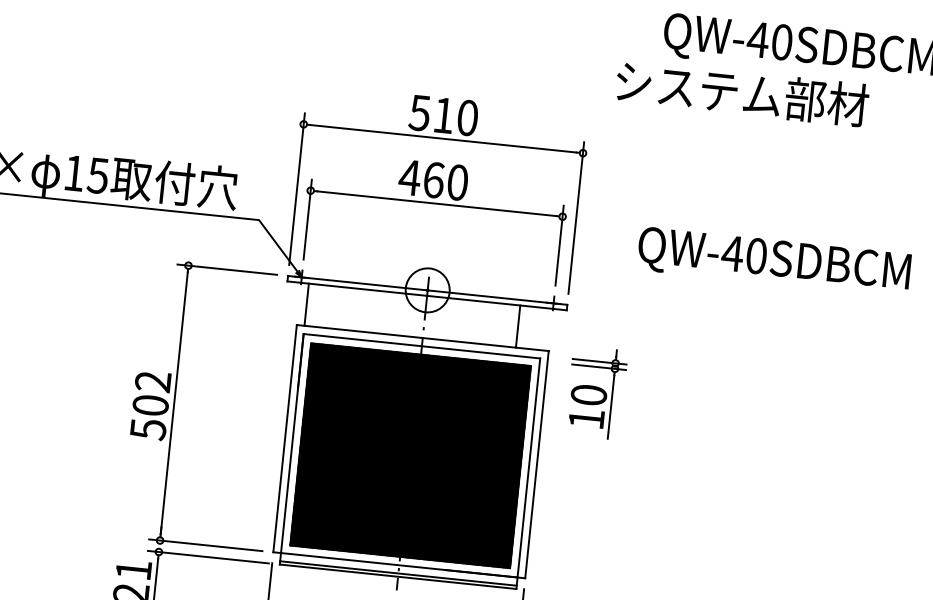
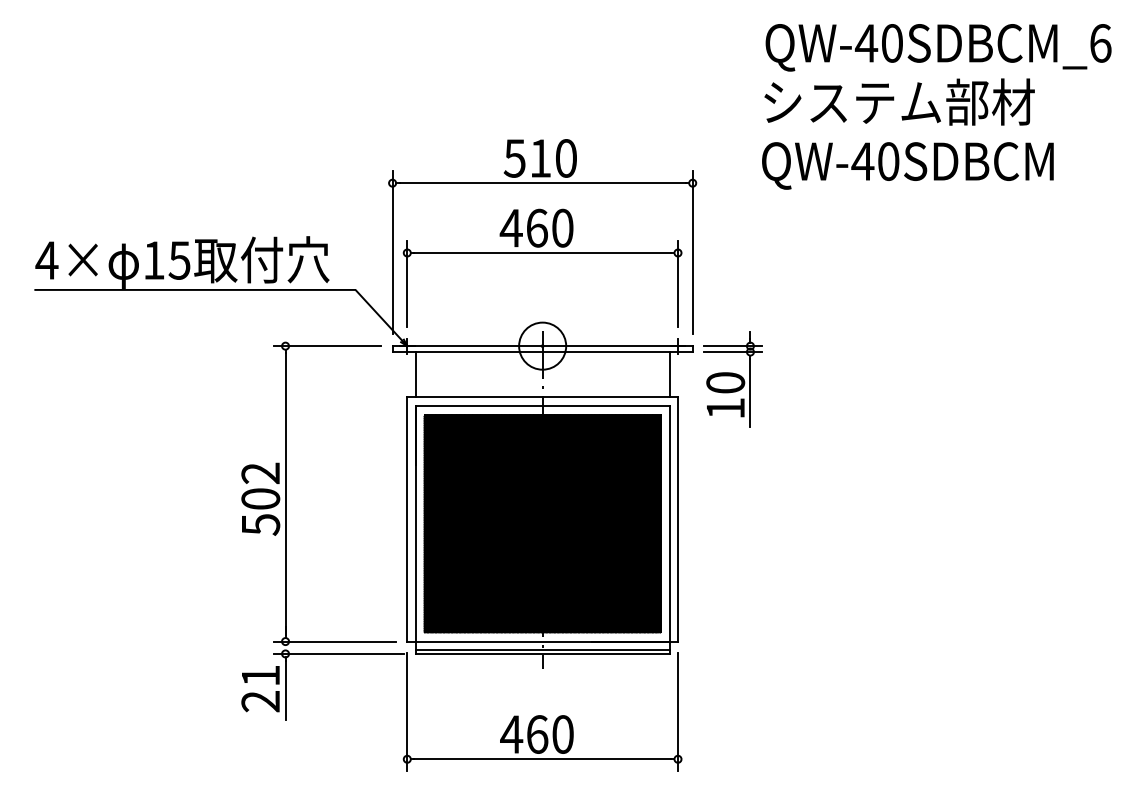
text: (742, 92) -> (899, 101), moved
text: (773, 261) -> (907, 165), moved
line: (517, 326) -> (669, 374), moved
part: (595, 392) -> (732, 379), moved

